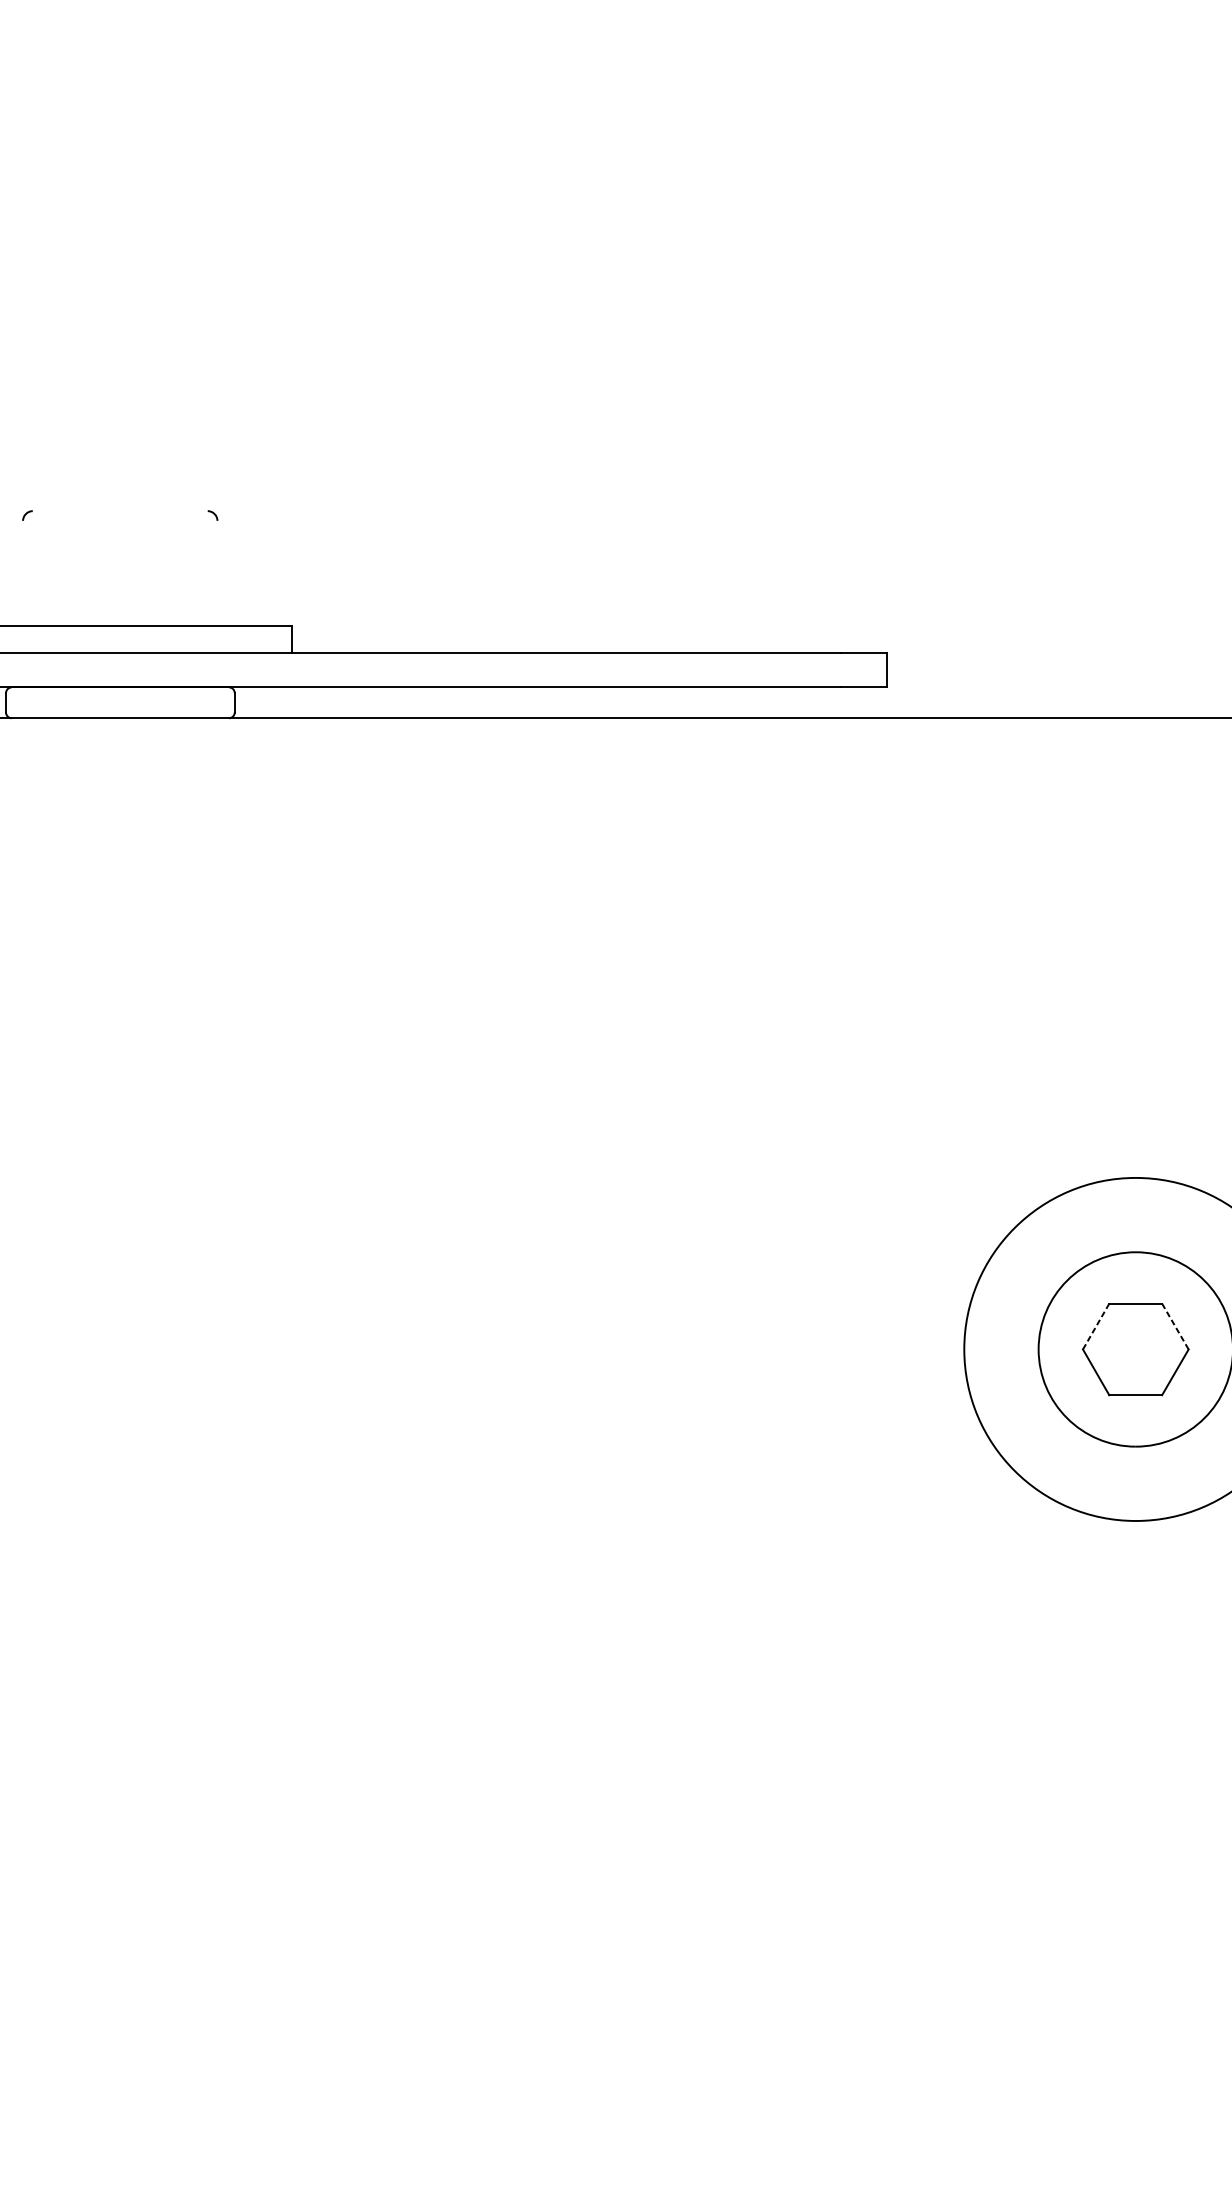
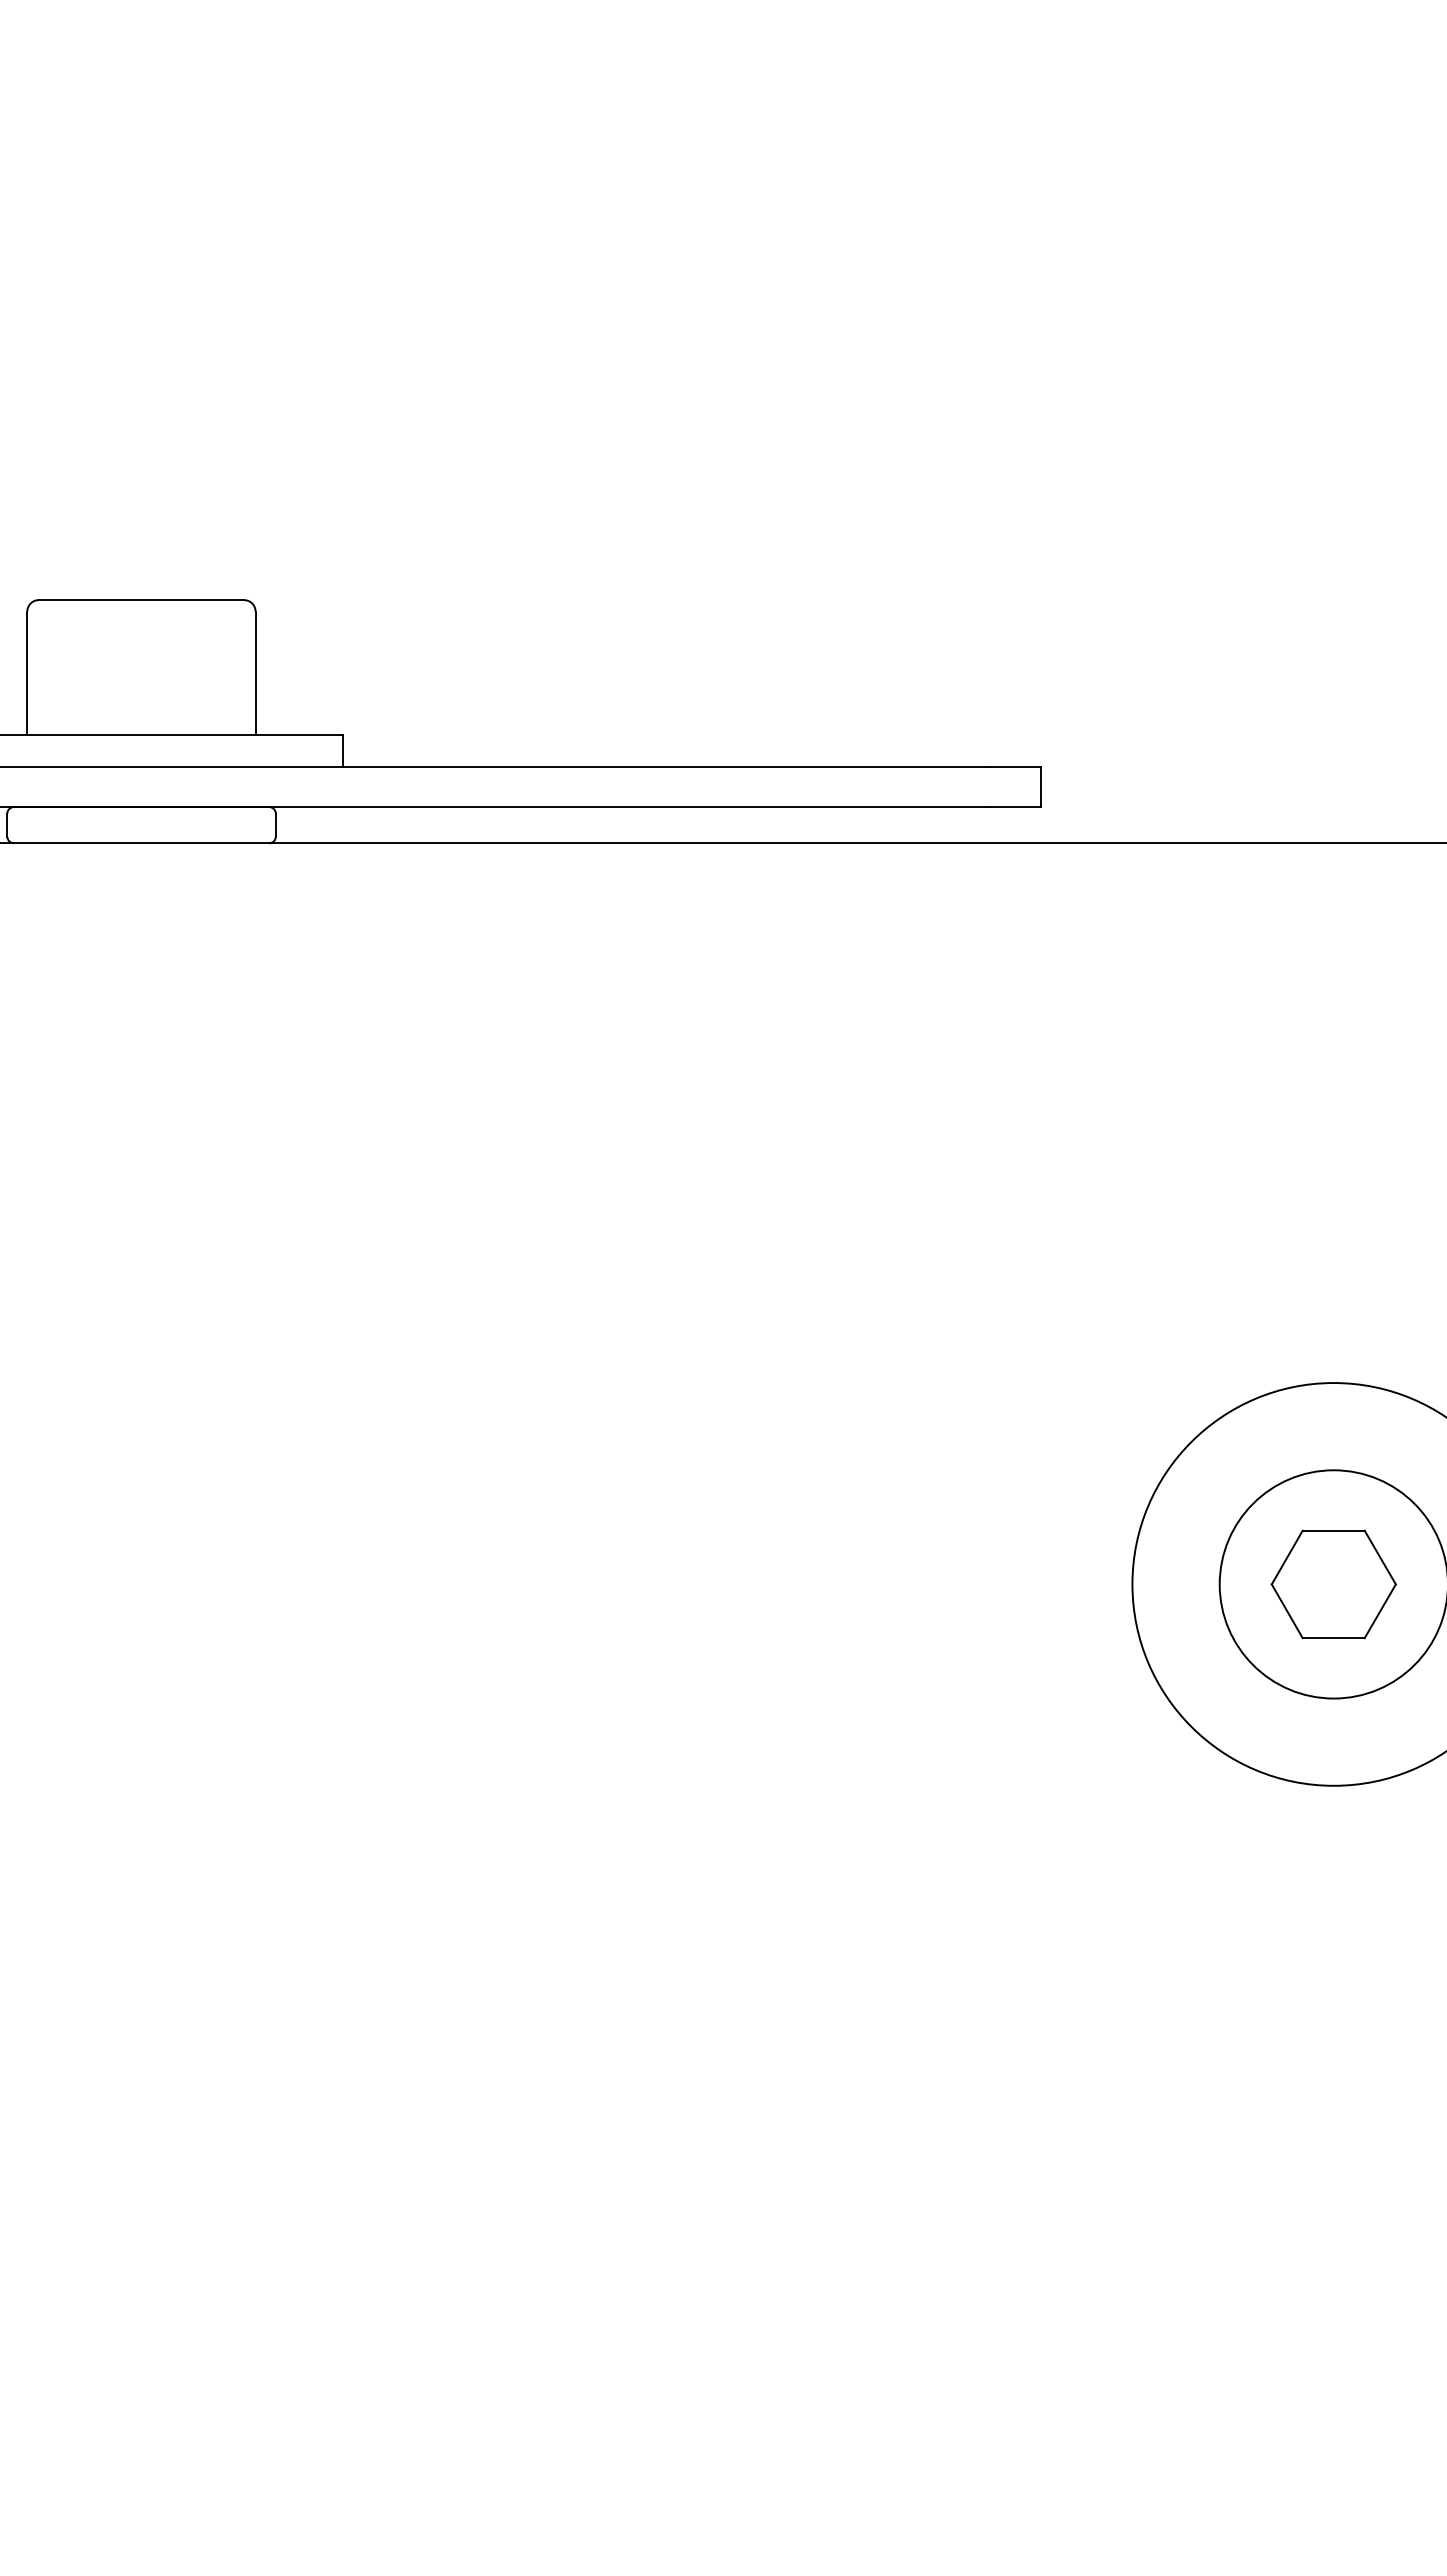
line: (120, 511) -> (141, 600), added
line: (23, 572) -> (27, 672), added
line: (217, 572) -> (255, 672), added
line: (1096, 1326) -> (1287, 1557), dashed -> solid
line: (1175, 1326) -> (1380, 1557), dashed -> solid

